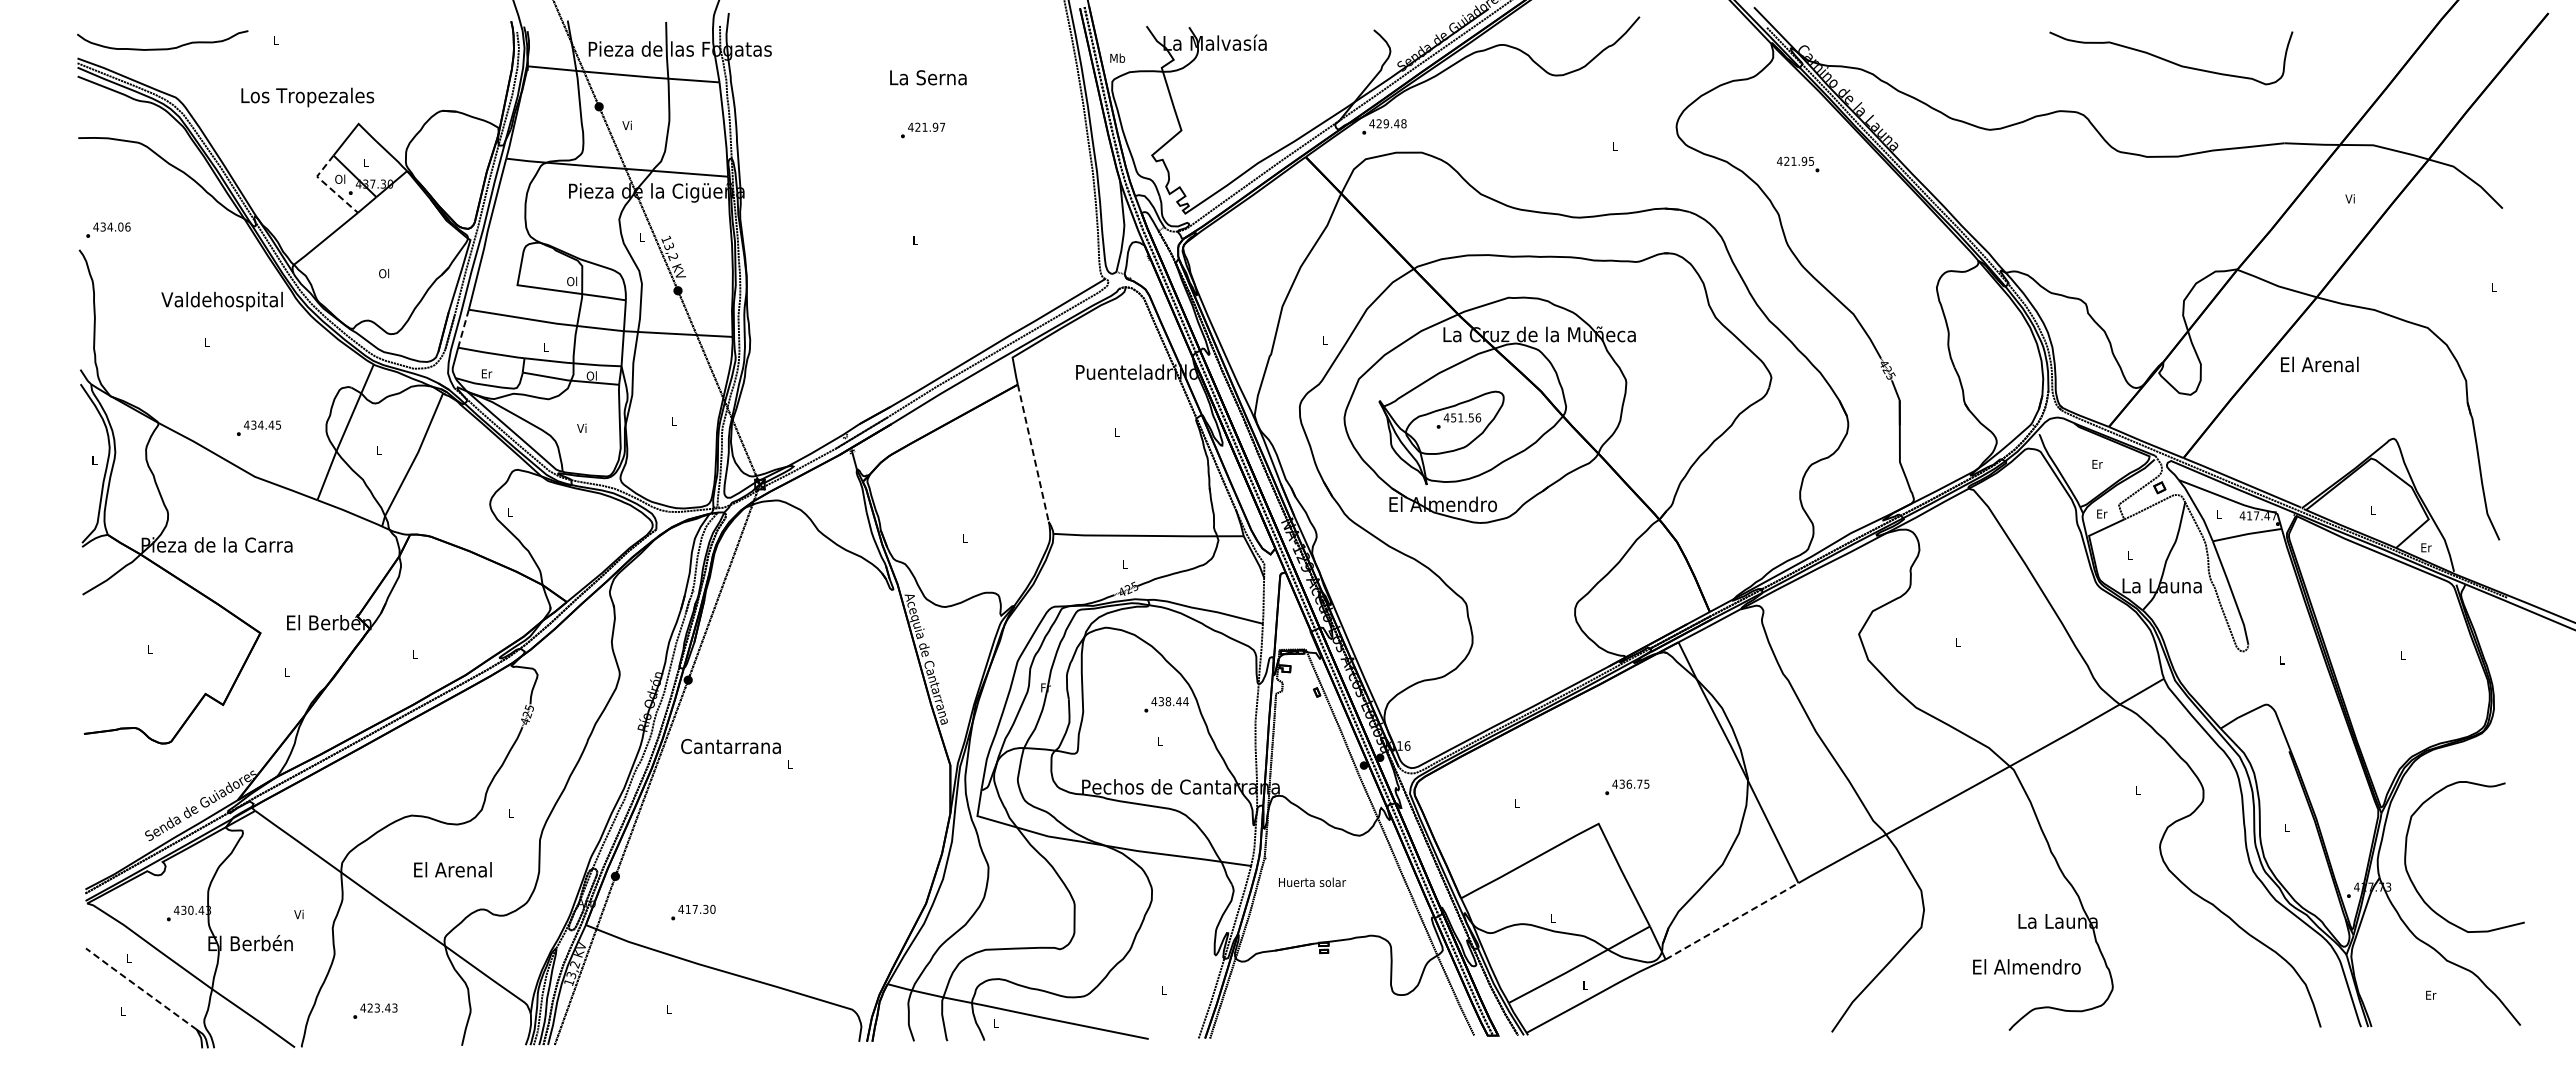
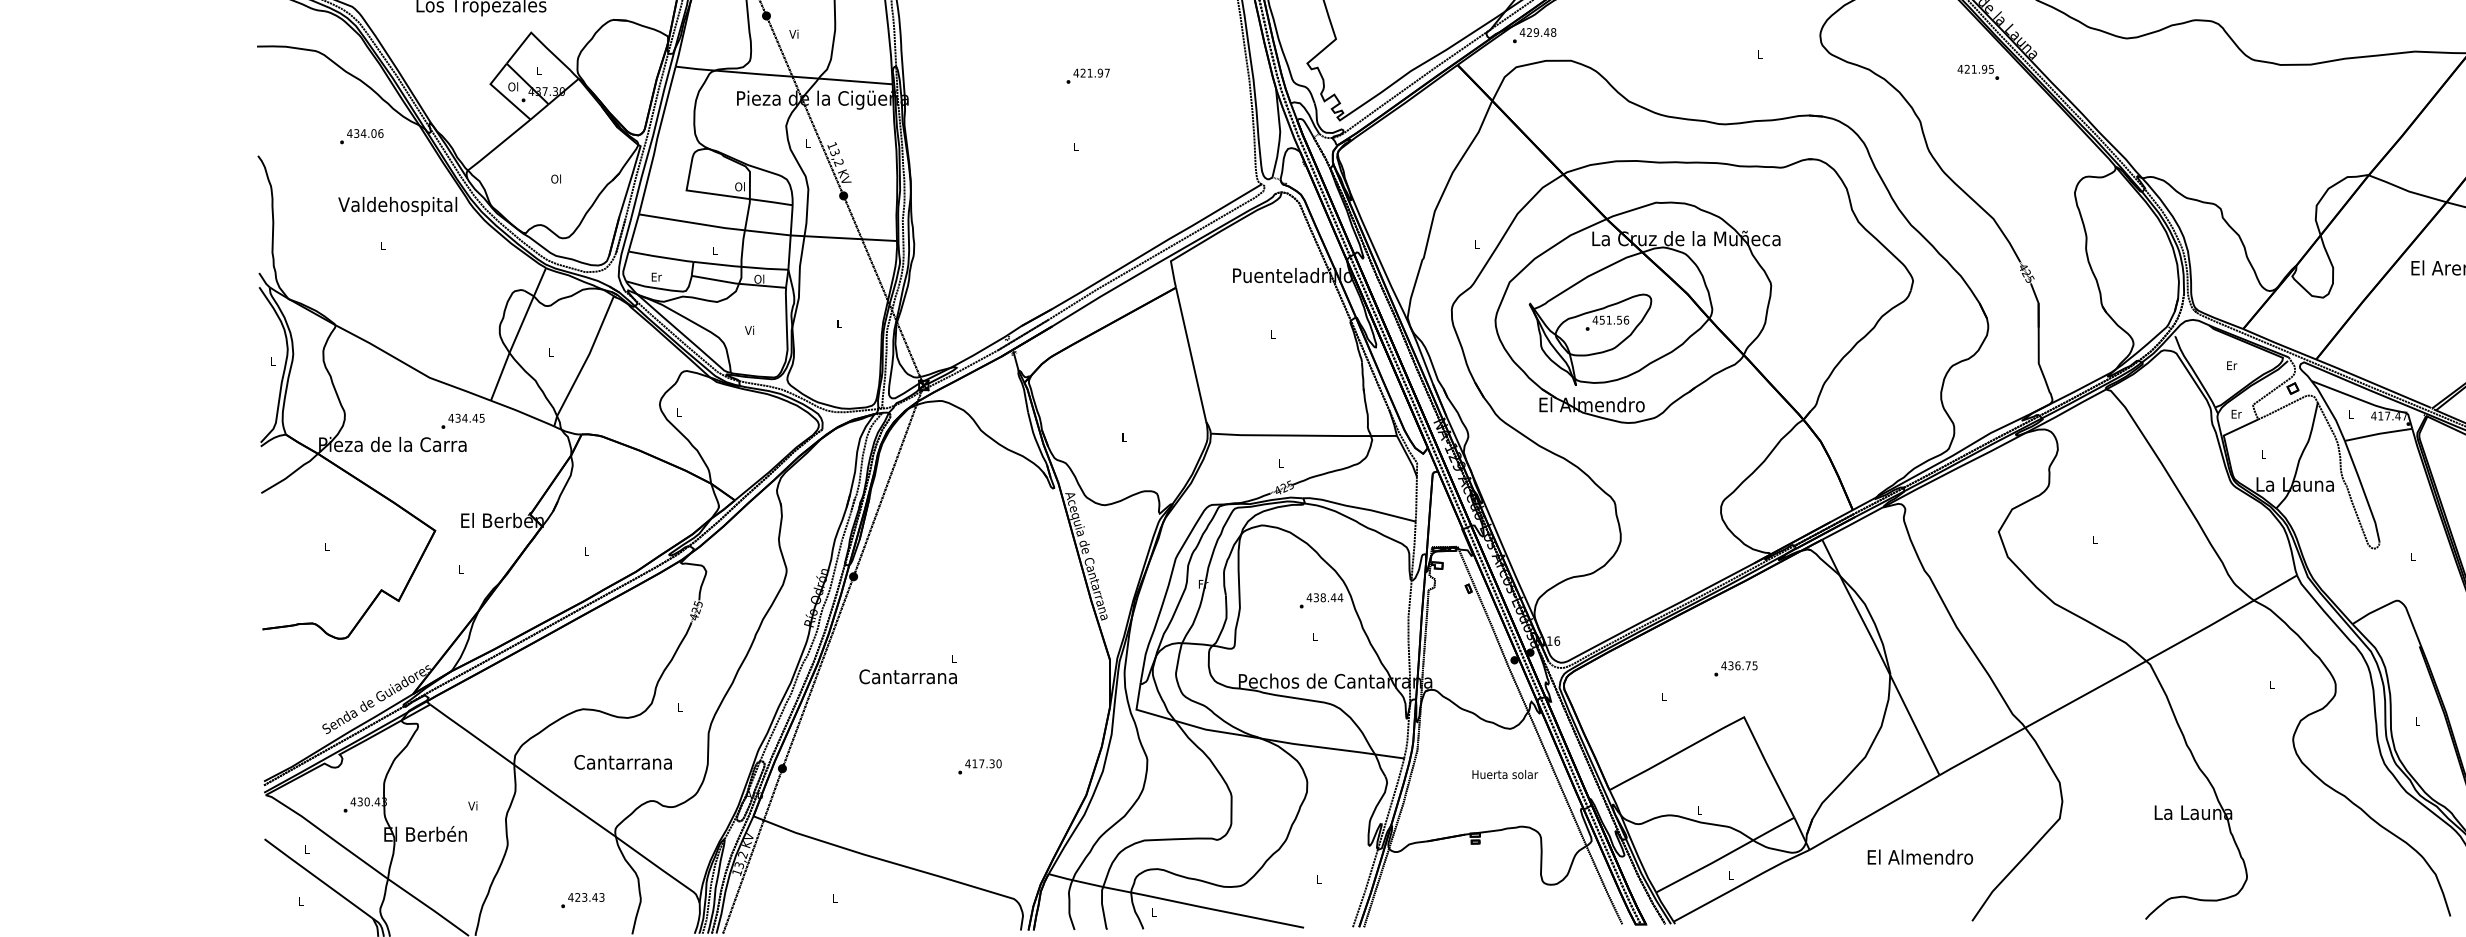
text: (923, 130) -> (1088, 76), moved
text: (1798, 164) -> (1978, 72), moved
line: (327, 185) -> (500, 92), dashed -> solid
text: (108, 229) -> (361, 135), moved
line: (463, 328) -> (633, 232), dashed -> solid
text: (258, 427) -> (462, 420), moved
line: (1033, 453) -> (1191, 355), dashed -> solid
text: (730, 746) -> (907, 676), moved
text: (1627, 787) -> (1736, 669), moved
text: (452, 869) -> (623, 761), El Arenal -> Cantarrana
text: (1312, 881) -> (1505, 773), moved
text: (693, 912) -> (980, 766), moved
line: (1732, 921) -> (1875, 812), dashed -> solid
text: (2026, 966) -> (1920, 856), moved
line: (140, 988) -> (317, 878), dashed -> solid
text: (375, 1010) -> (582, 899), moved

